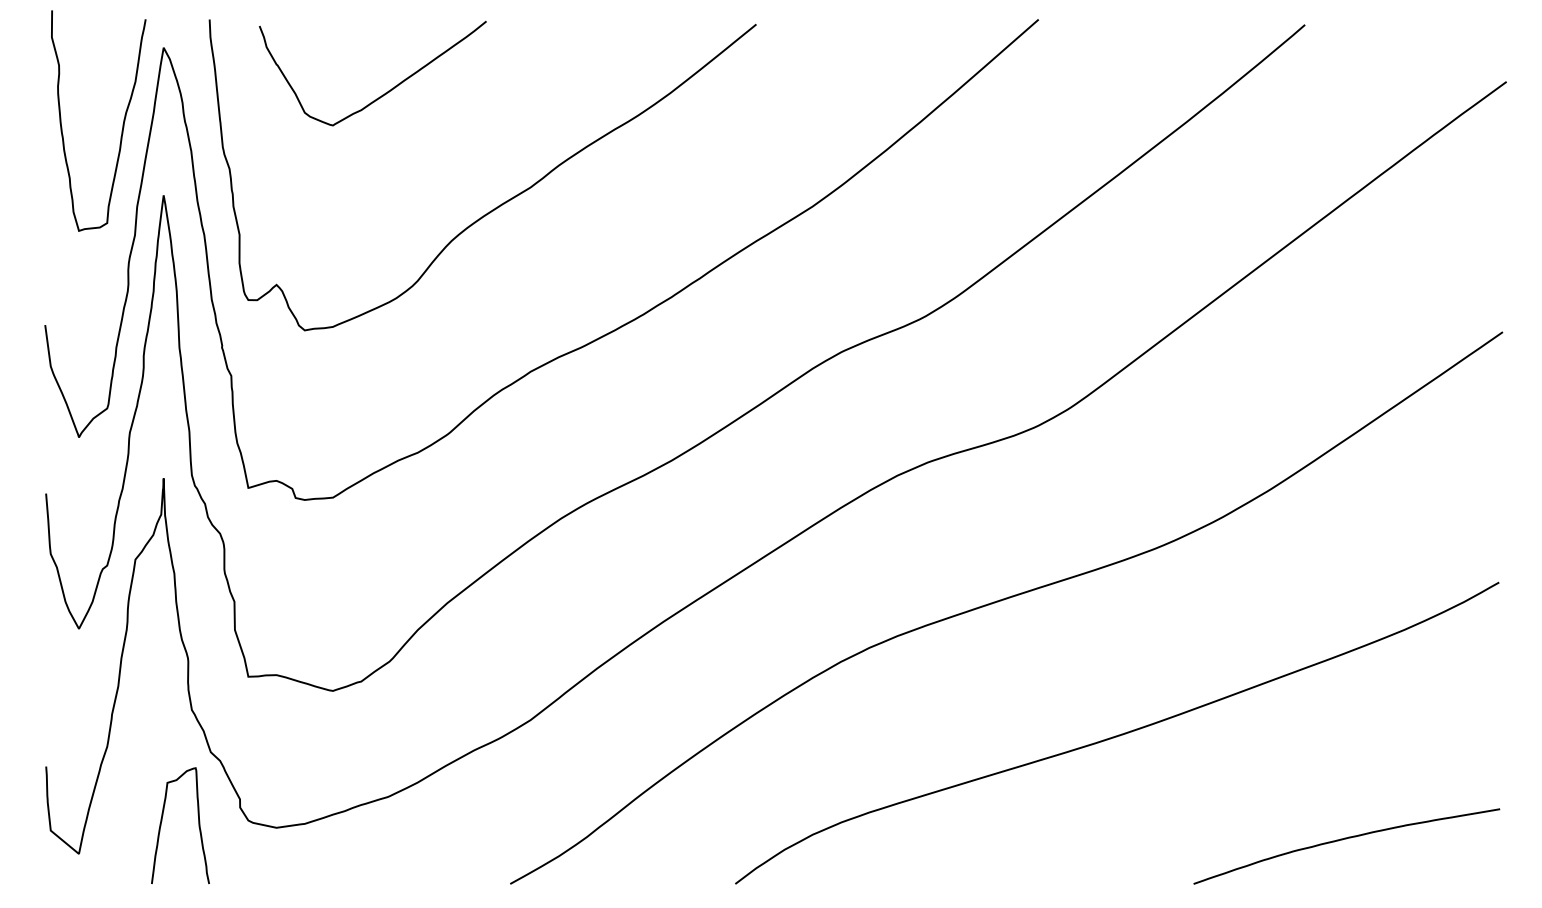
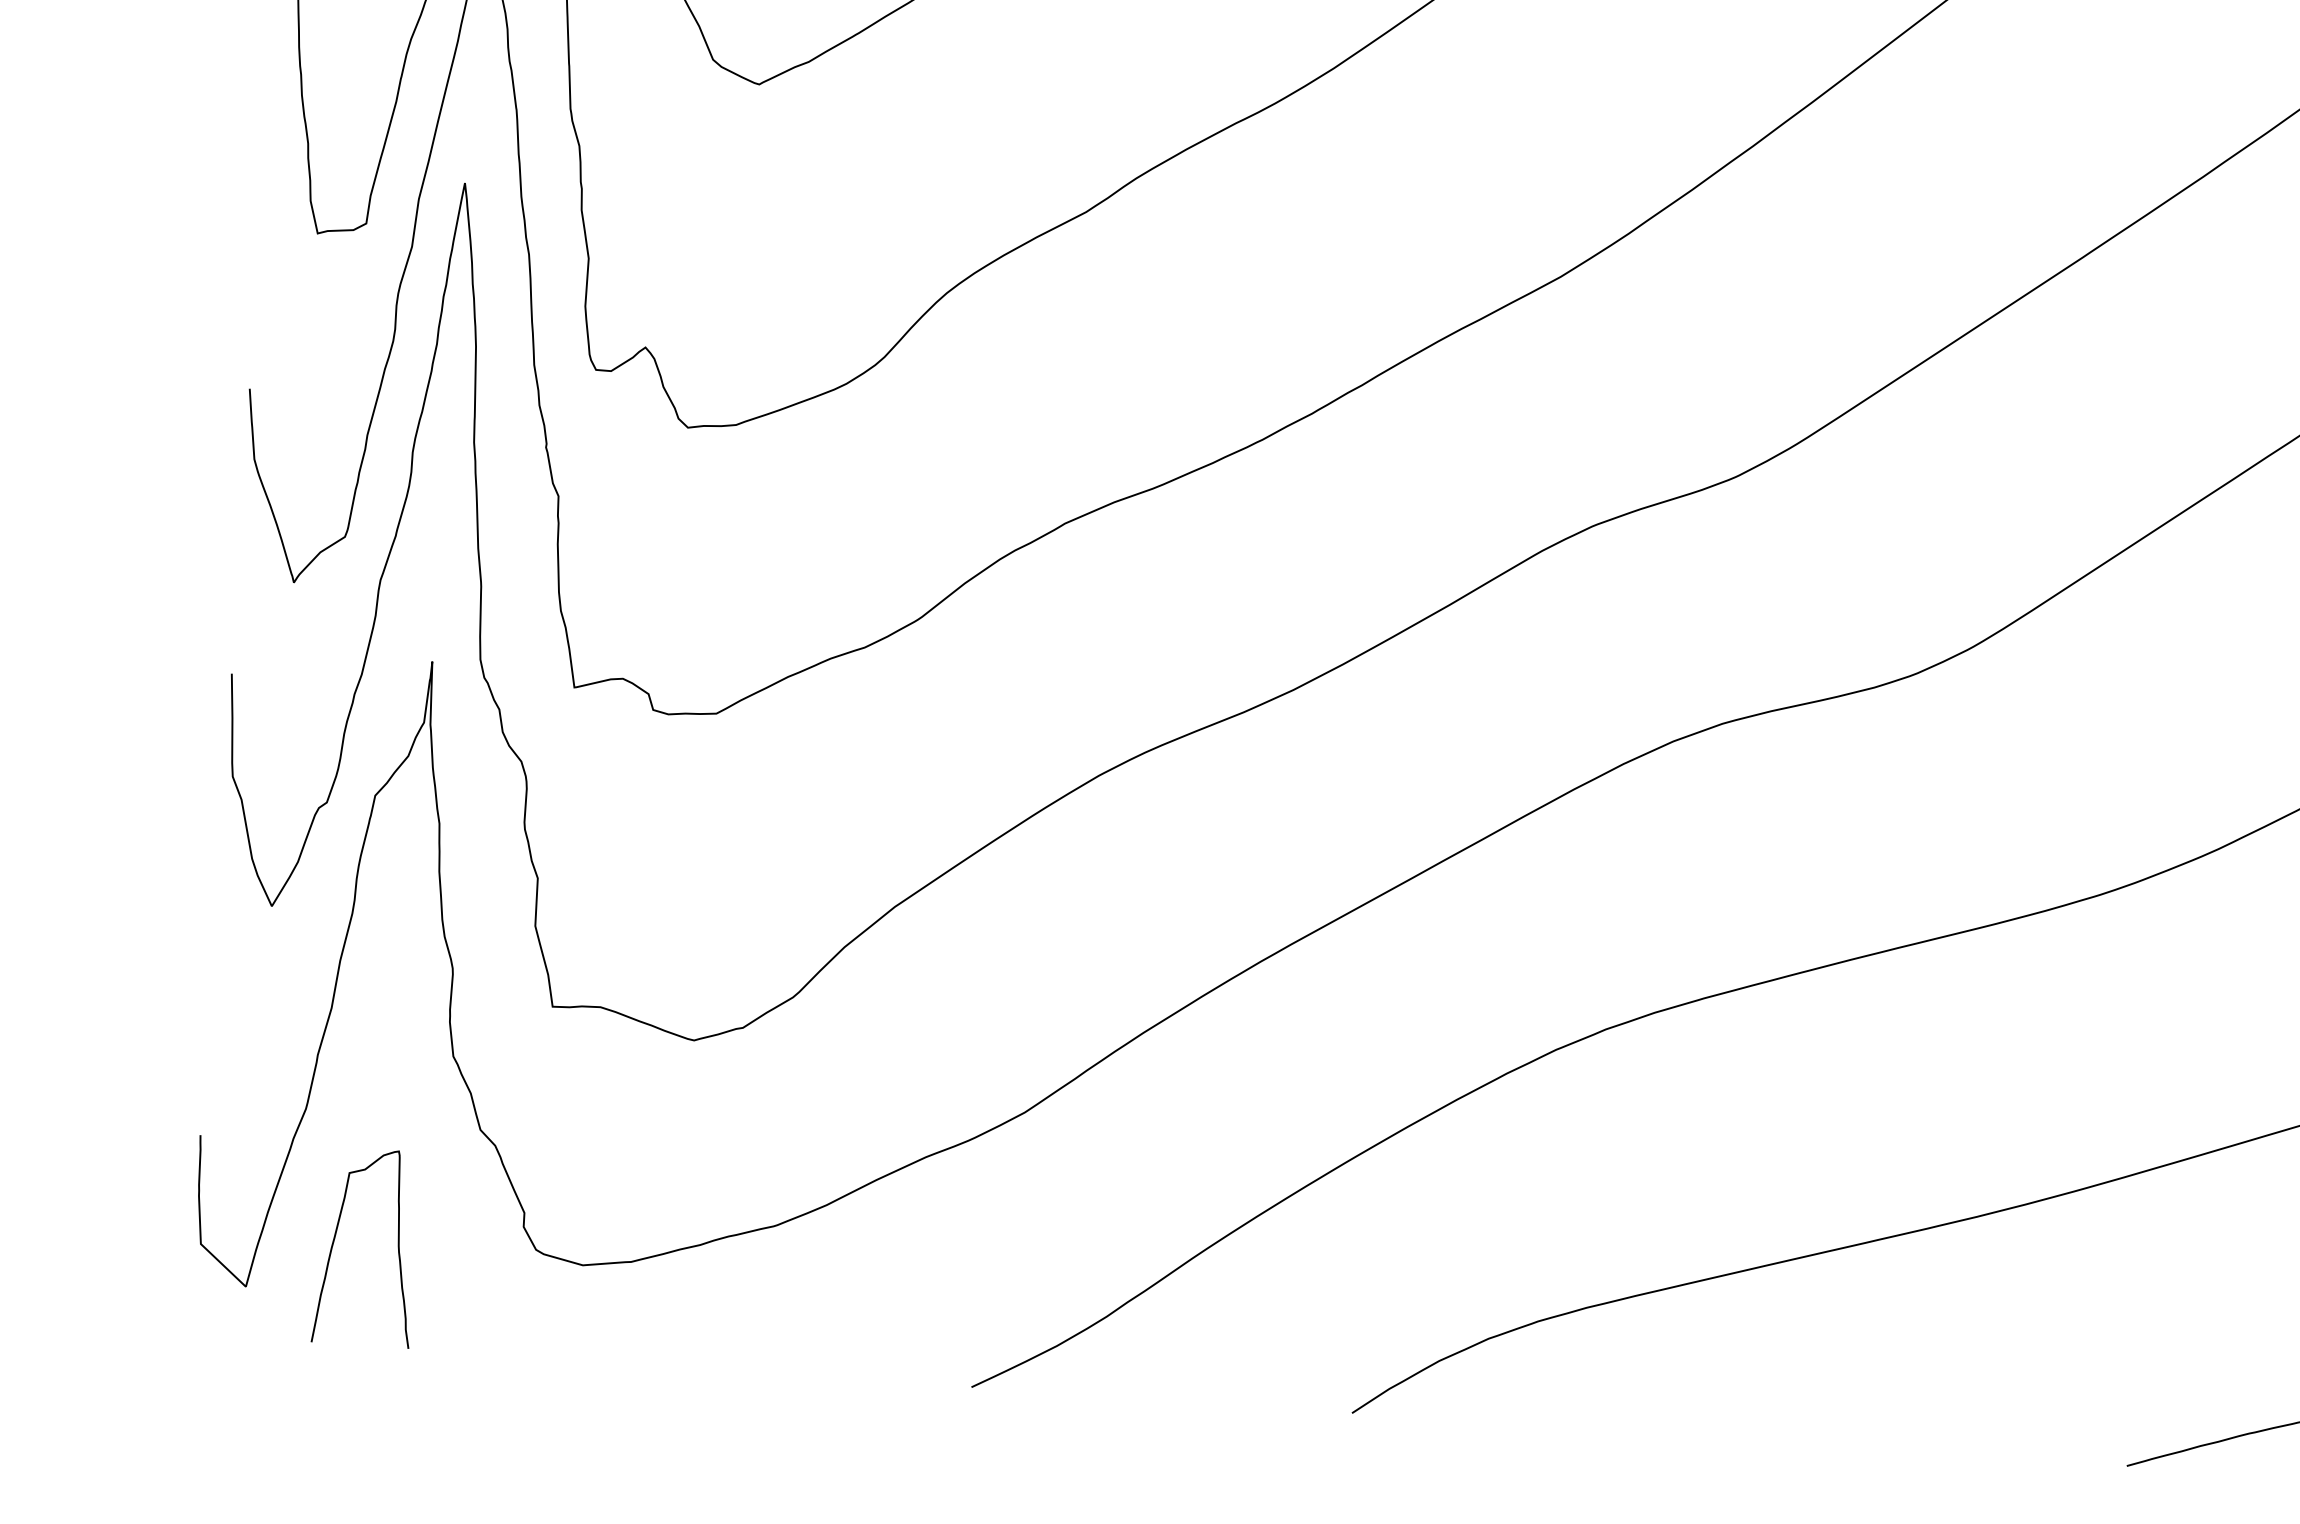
curve: (198, 825) -> (397, 1248), moved

